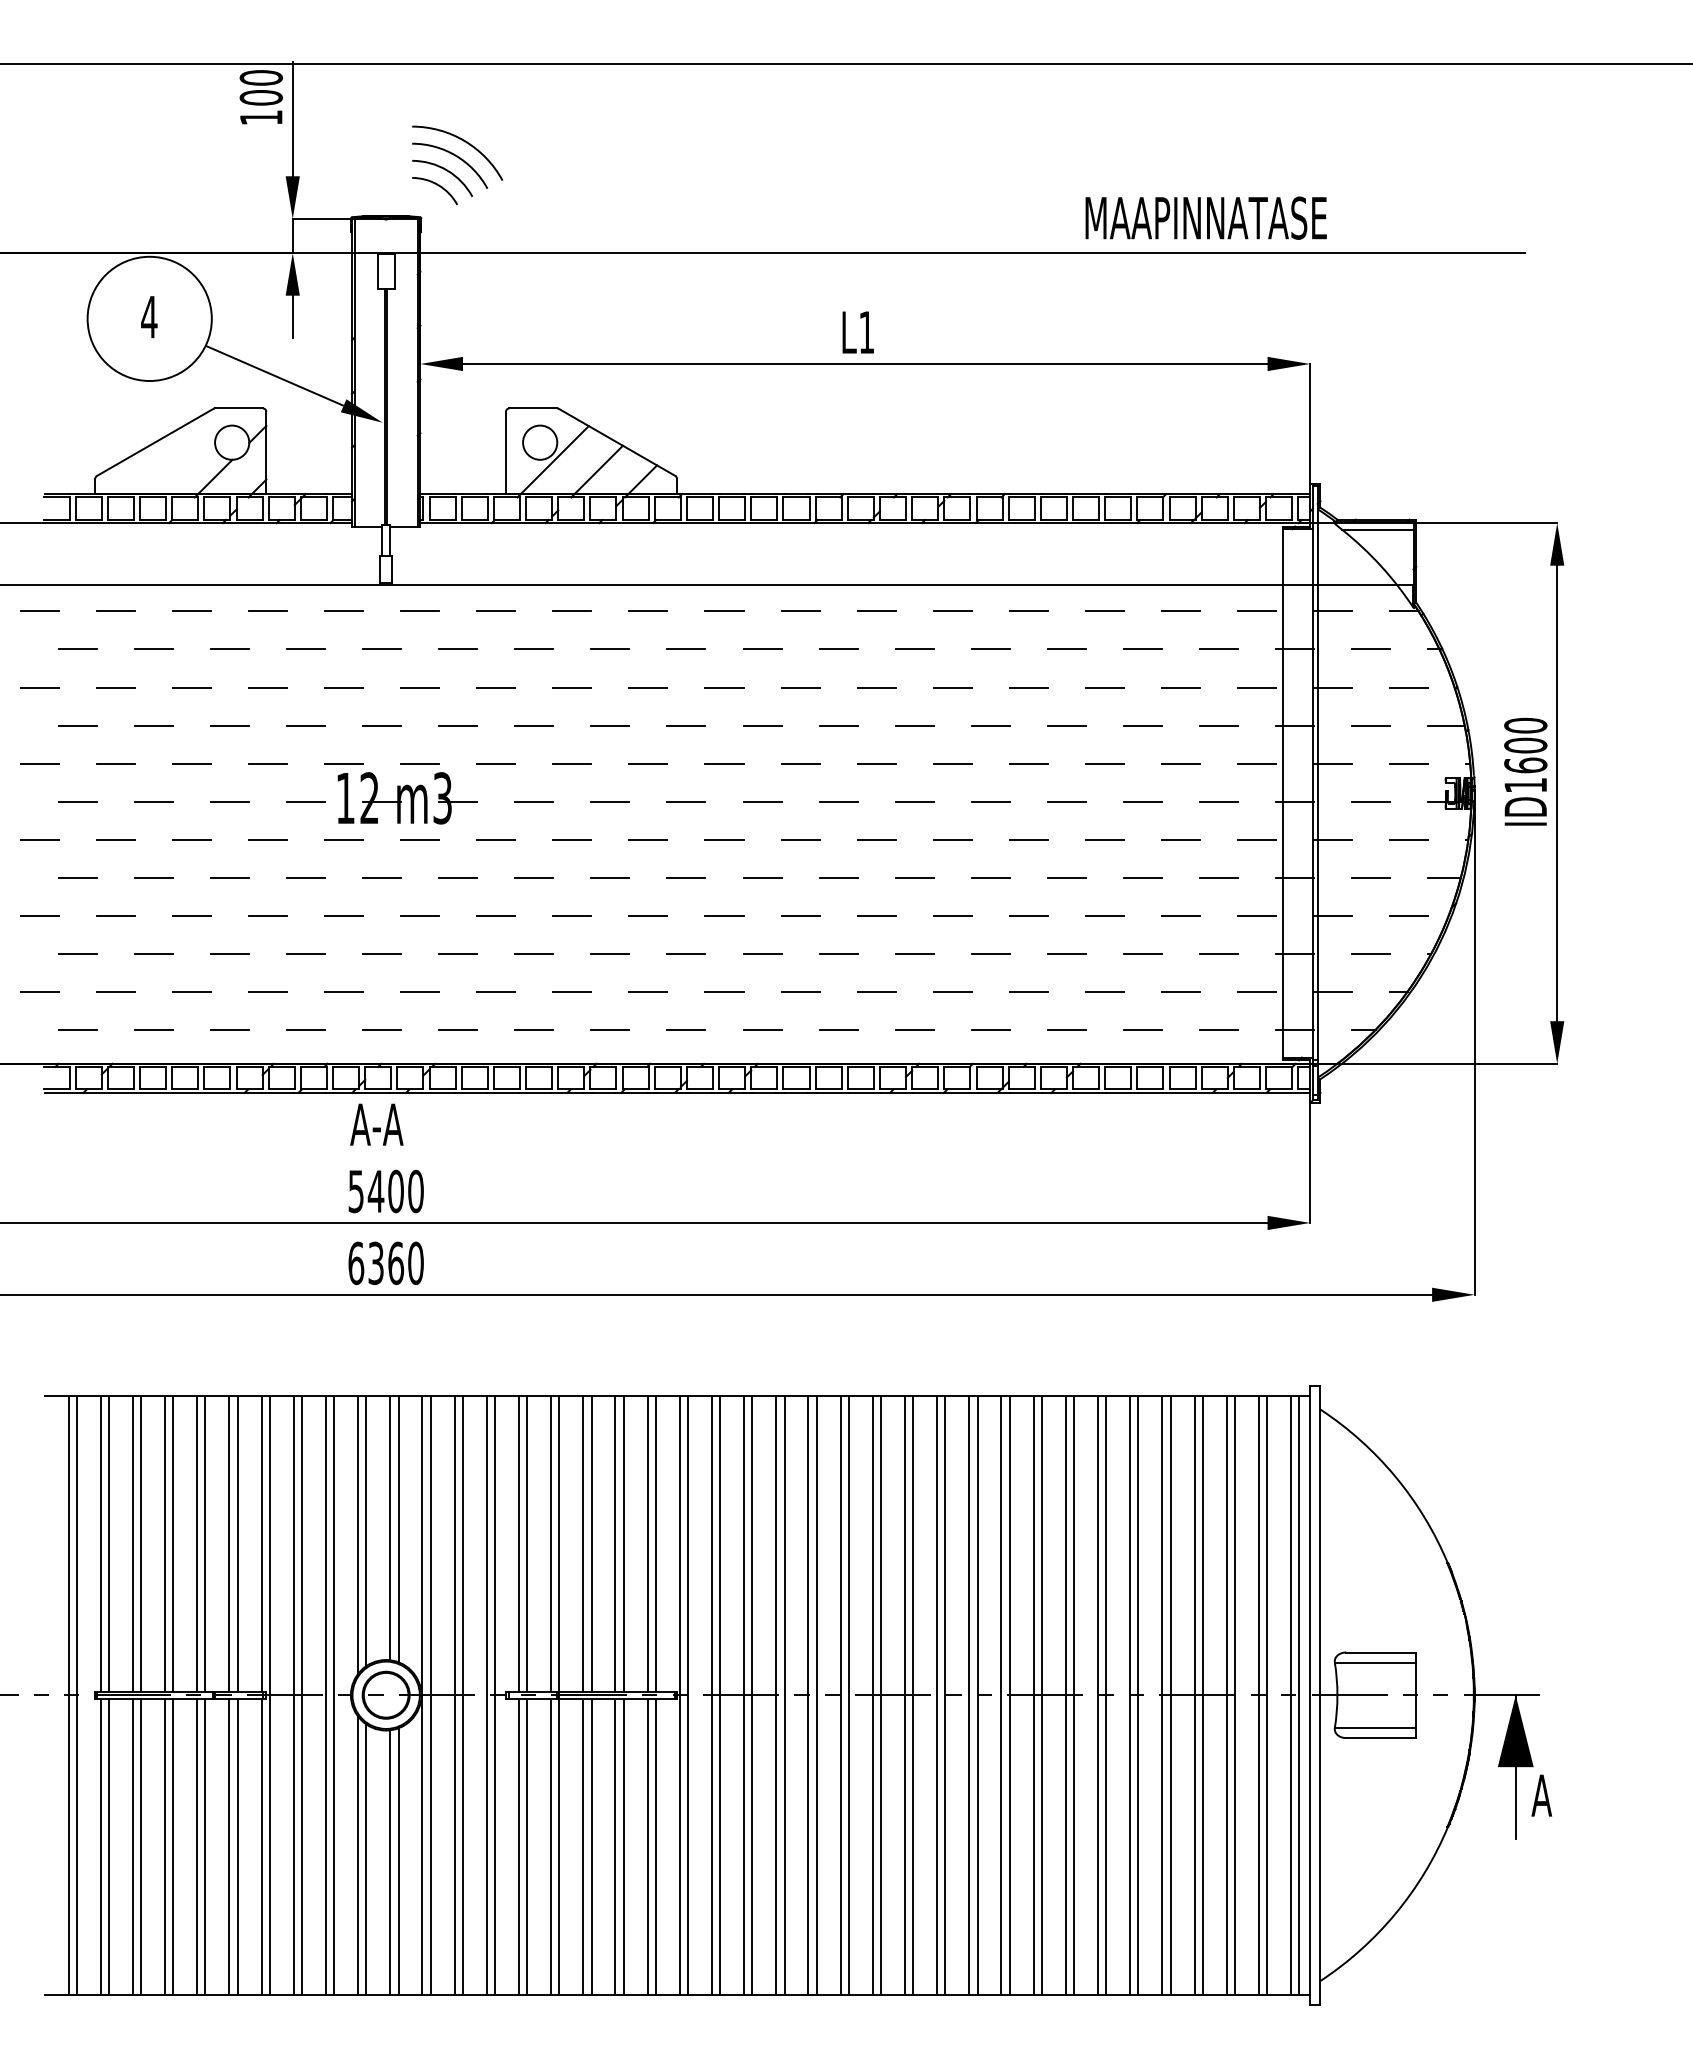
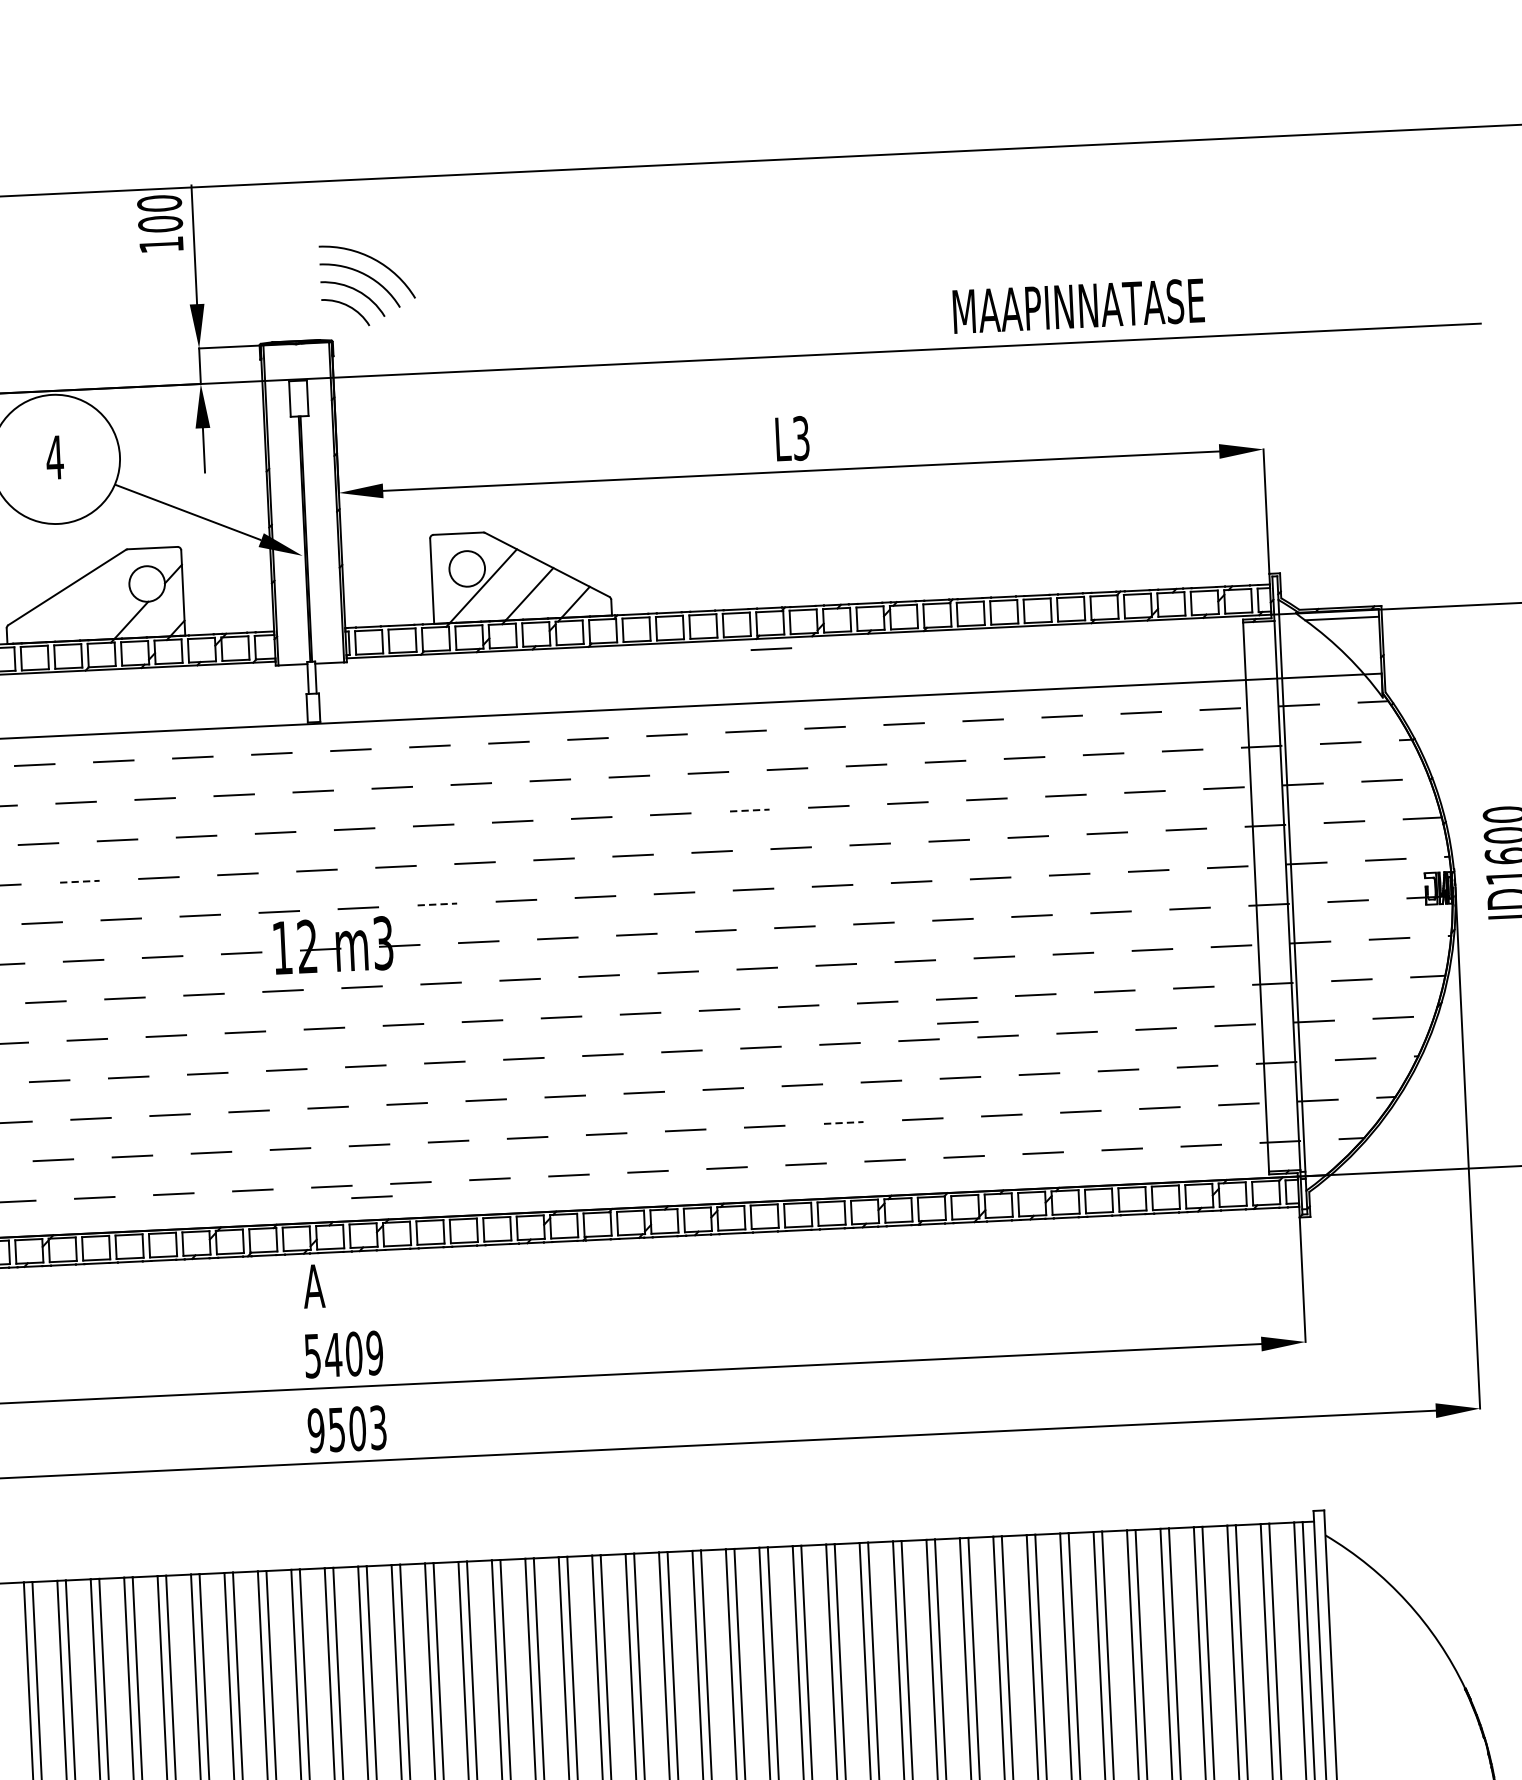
text: (1205, 217) -> (1077, 305), moved
text: (866, 332) -> (800, 438), L1 -> L3
line: (828, 533) -> (771, 649), added
line: (801, 687) -> (750, 810), solid -> dashed
line: (154, 725) -> (80, 881), solid -> dashed
line: (496, 763) -> (437, 904), solid -> dashed
line: (990, 900) -> (957, 1022), added
line: (877, 991) -> (844, 1122), solid -> dashed
line: (419, 1041) -> (371, 1197), added
text: (387, 1124) -> (342, 1284), A-A -> A
text: (415, 1191) -> (374, 1353), 5400 -> 5409
text: (385, 1263) -> (346, 1429), 6360 -> 9503

